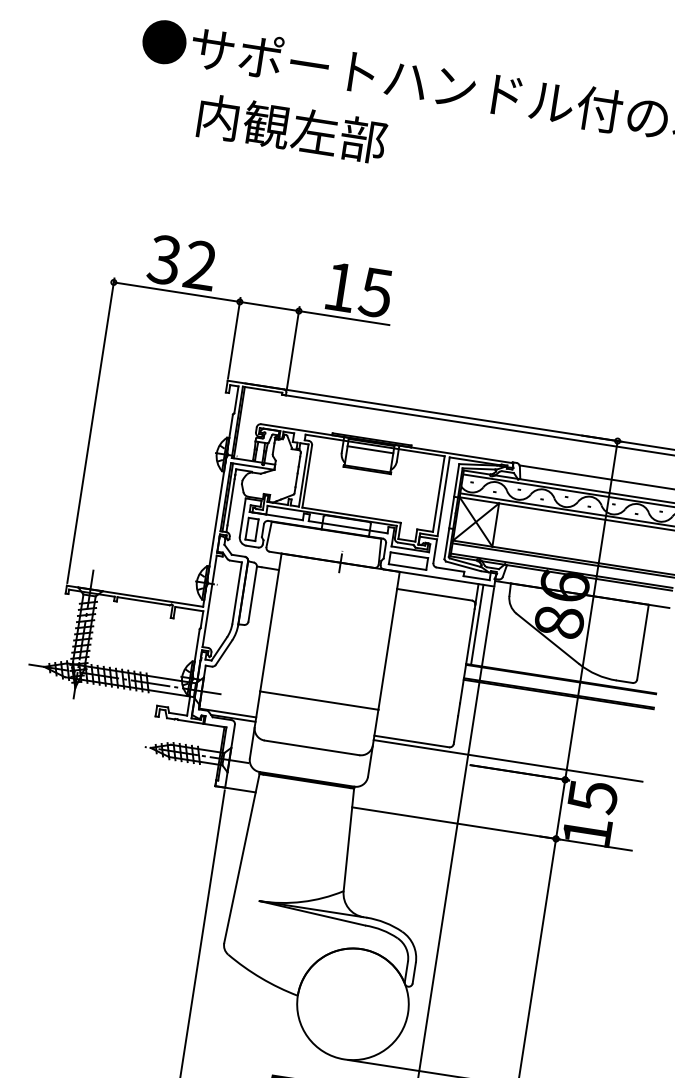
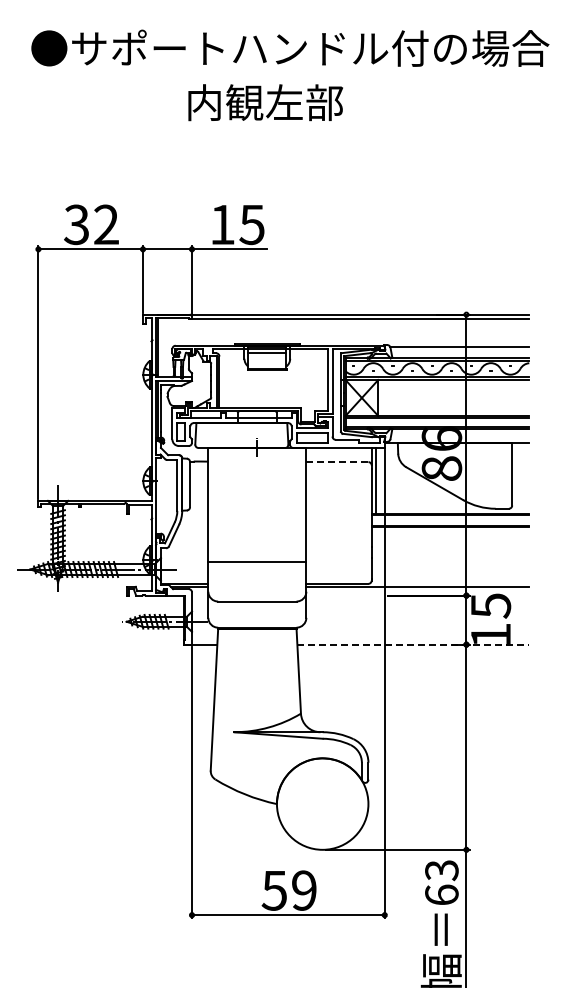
text: (291, 128) -> (265, 102), moved
line: (434, 595) -> (337, 462), solid -> dashed
line: (492, 828) -> (413, 644), solid -> dashed

